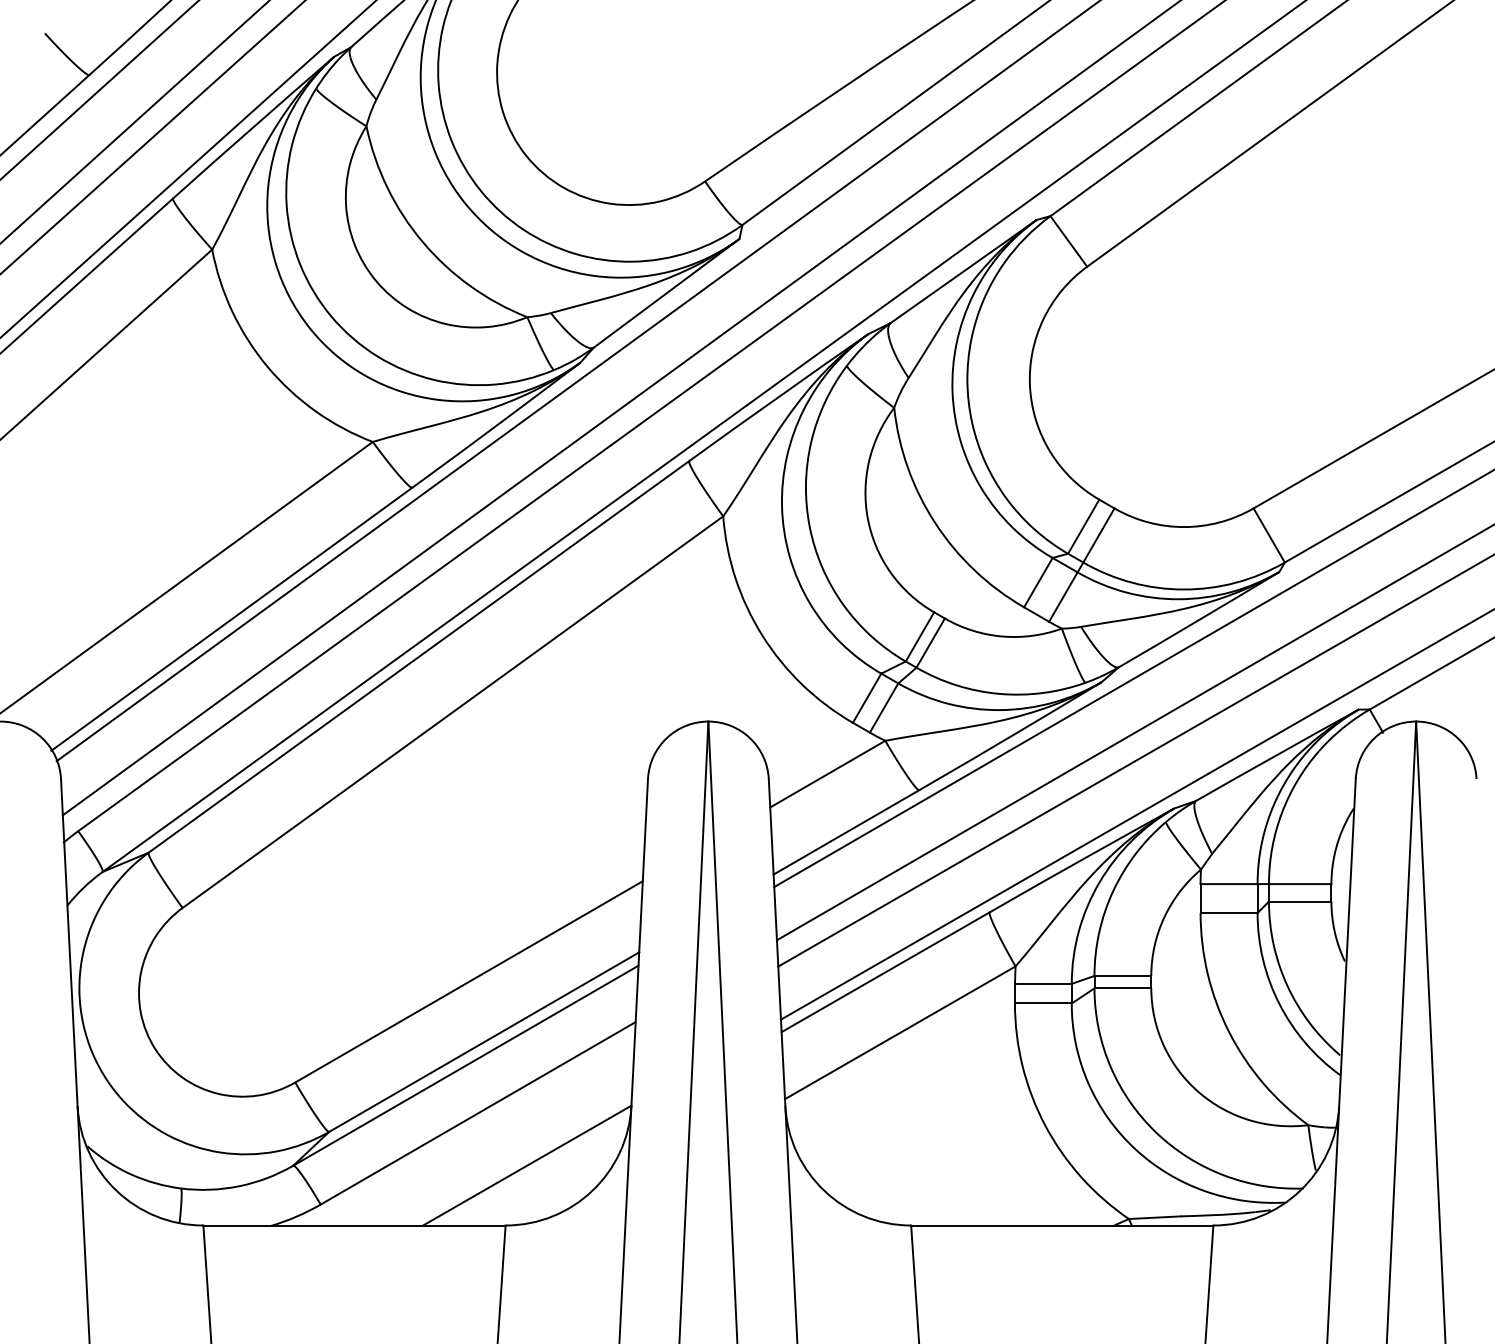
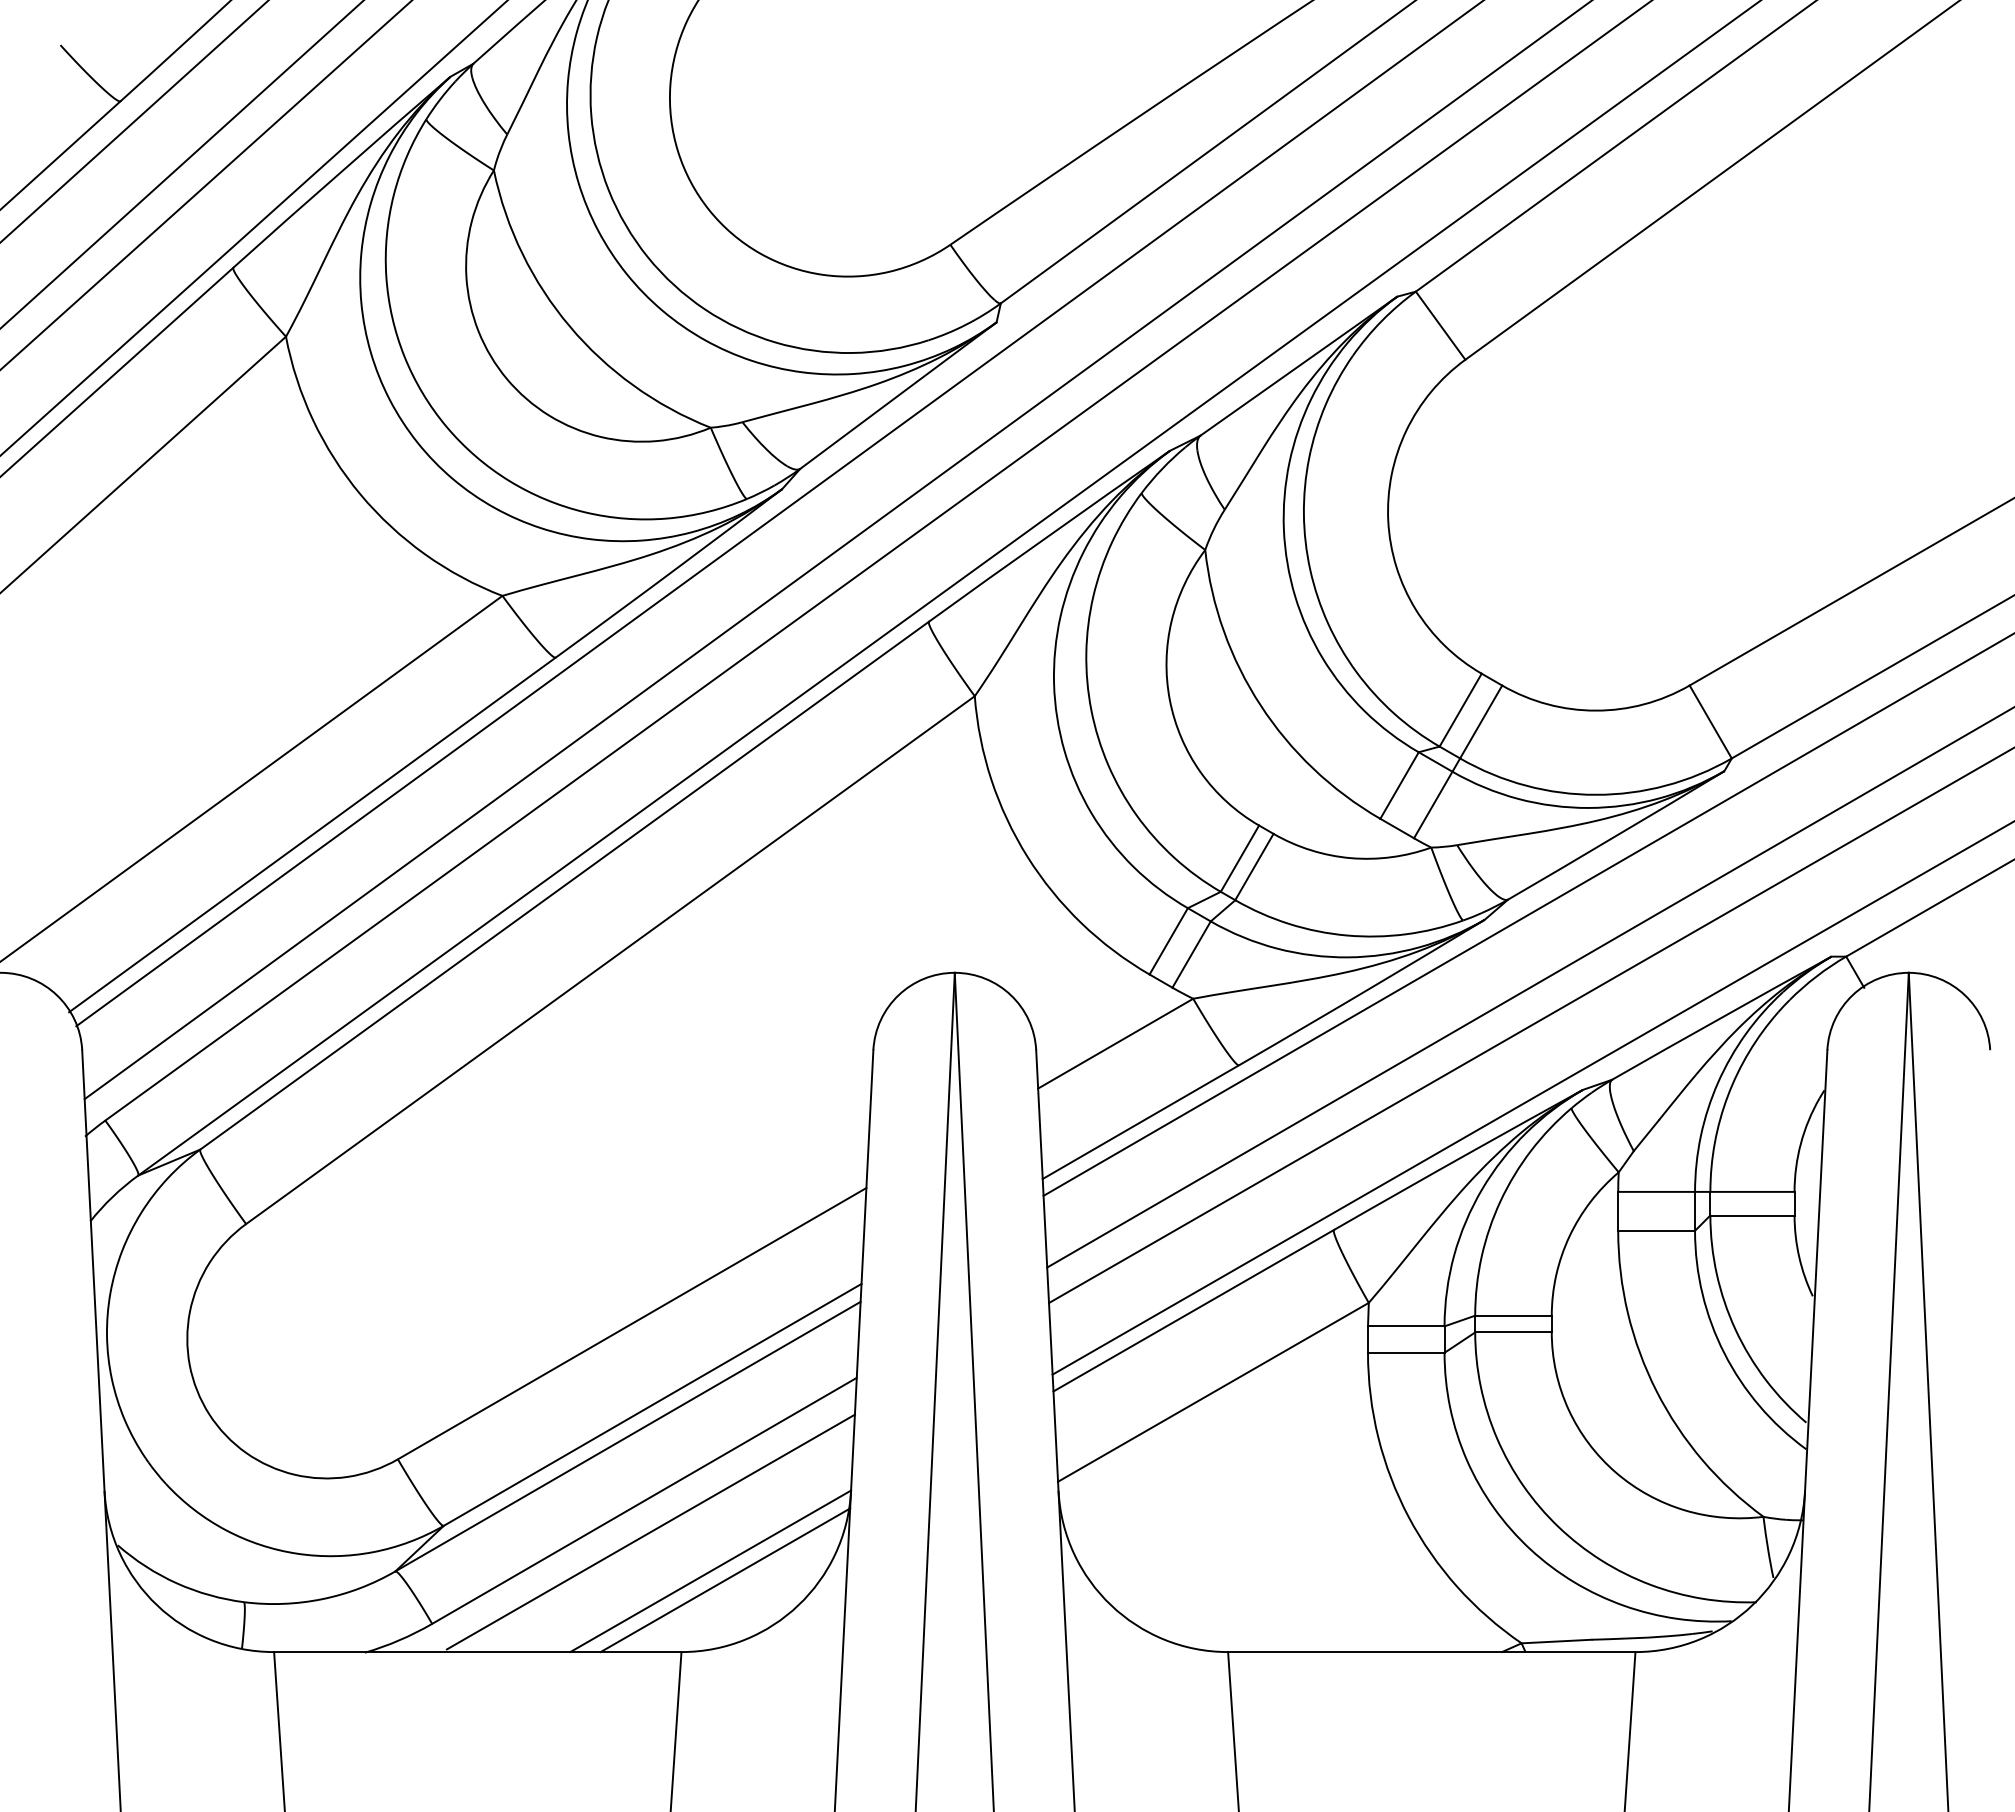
line: (482, 1136) -> (650, 1531), added
line: (538, 1172) -> (725, 1580), added

